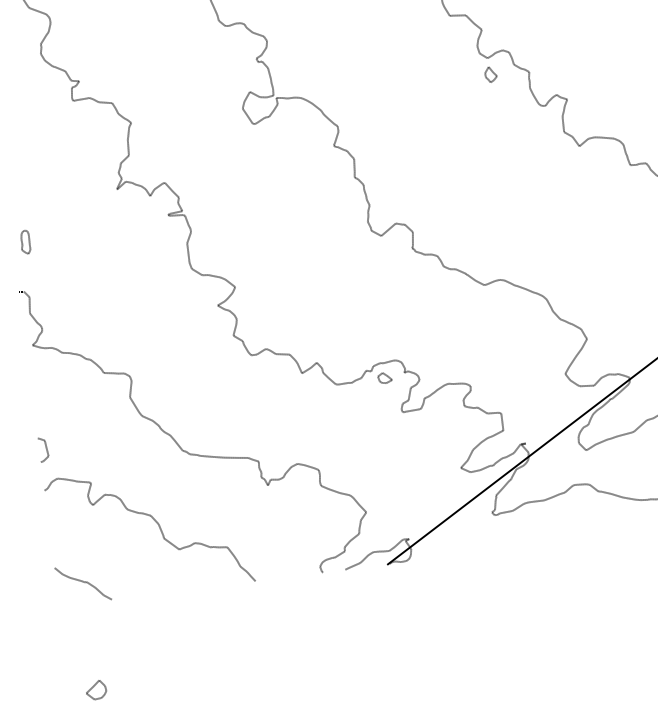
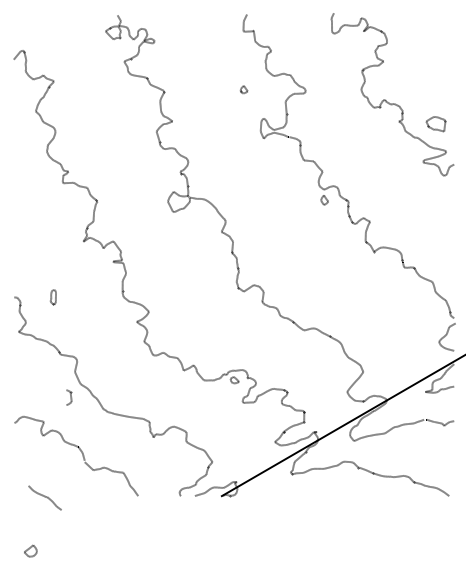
part: (25, 242) -> (53, 297), moved
curve: (45, 449) -> (70, 397), moved
curve: (82, 583) -> (44, 497), moved

